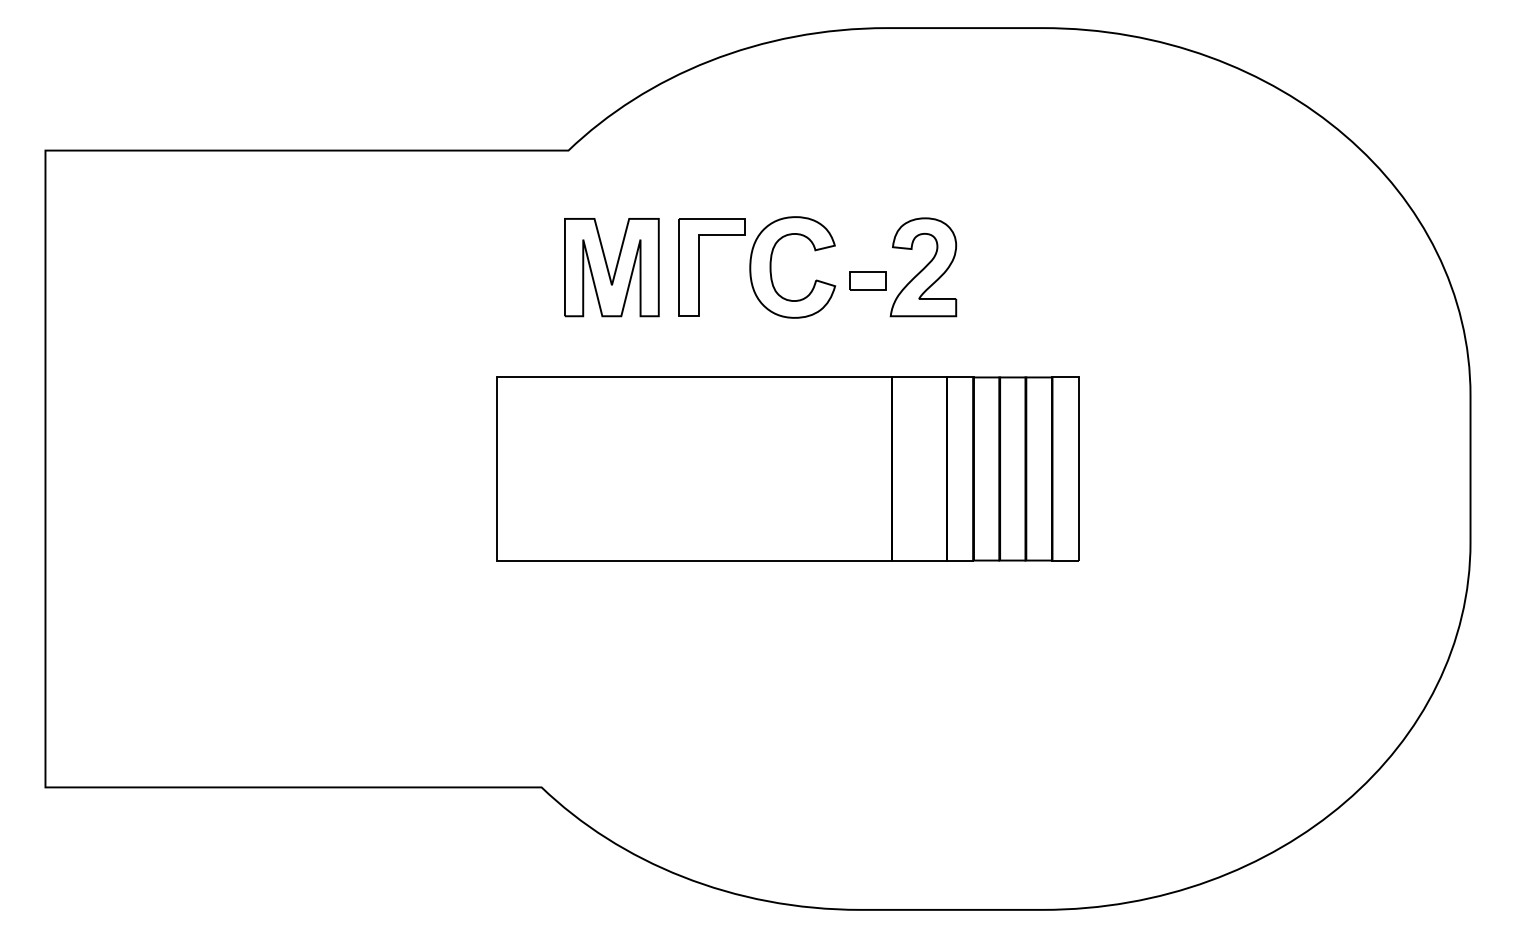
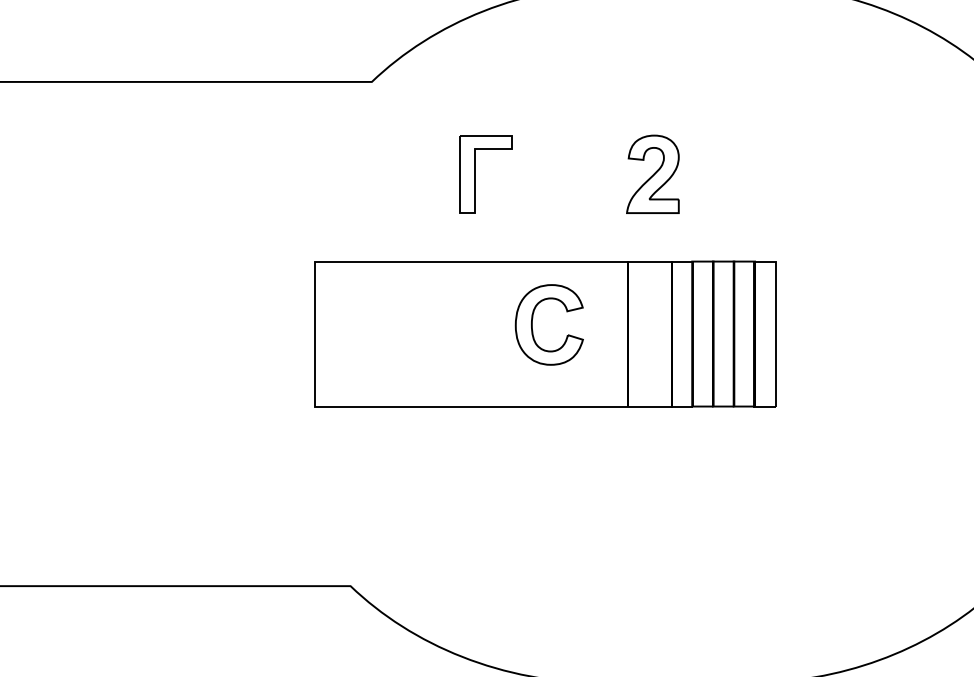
part: (611, 267) -> (405, 174), removed
part: (771, 267) -> (532, 324), moved
part: (867, 280) -> (608, 184), removed

